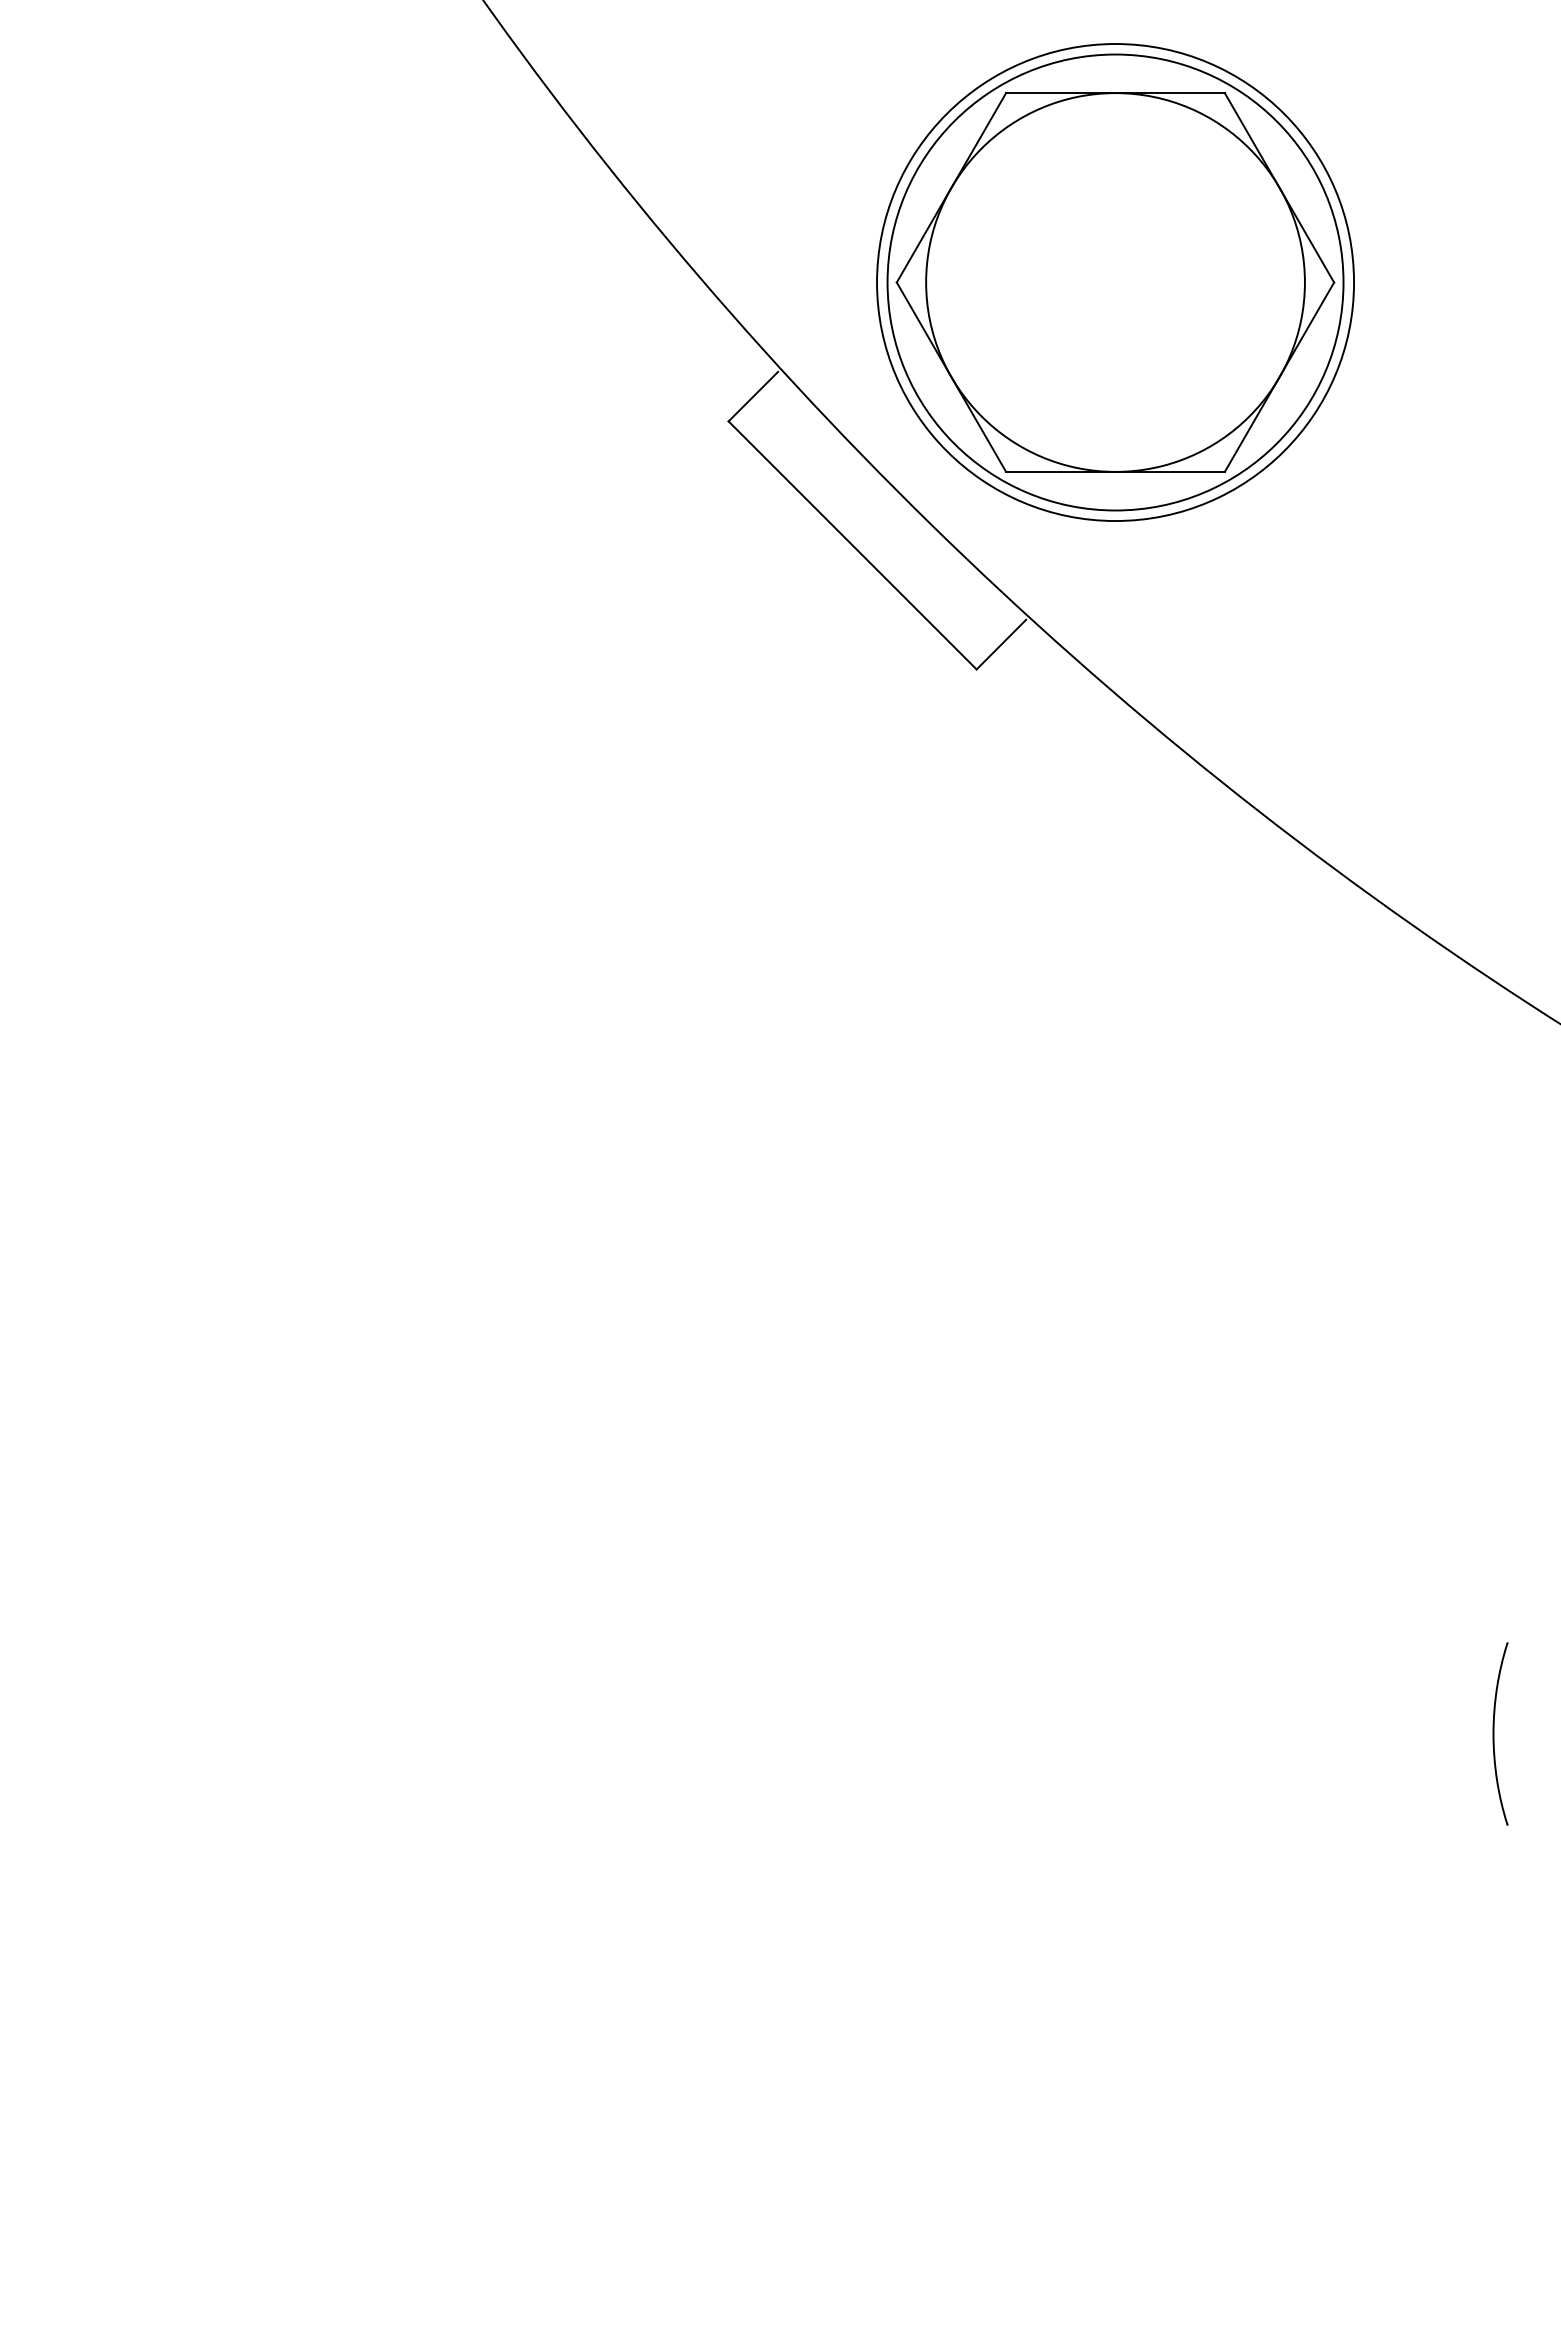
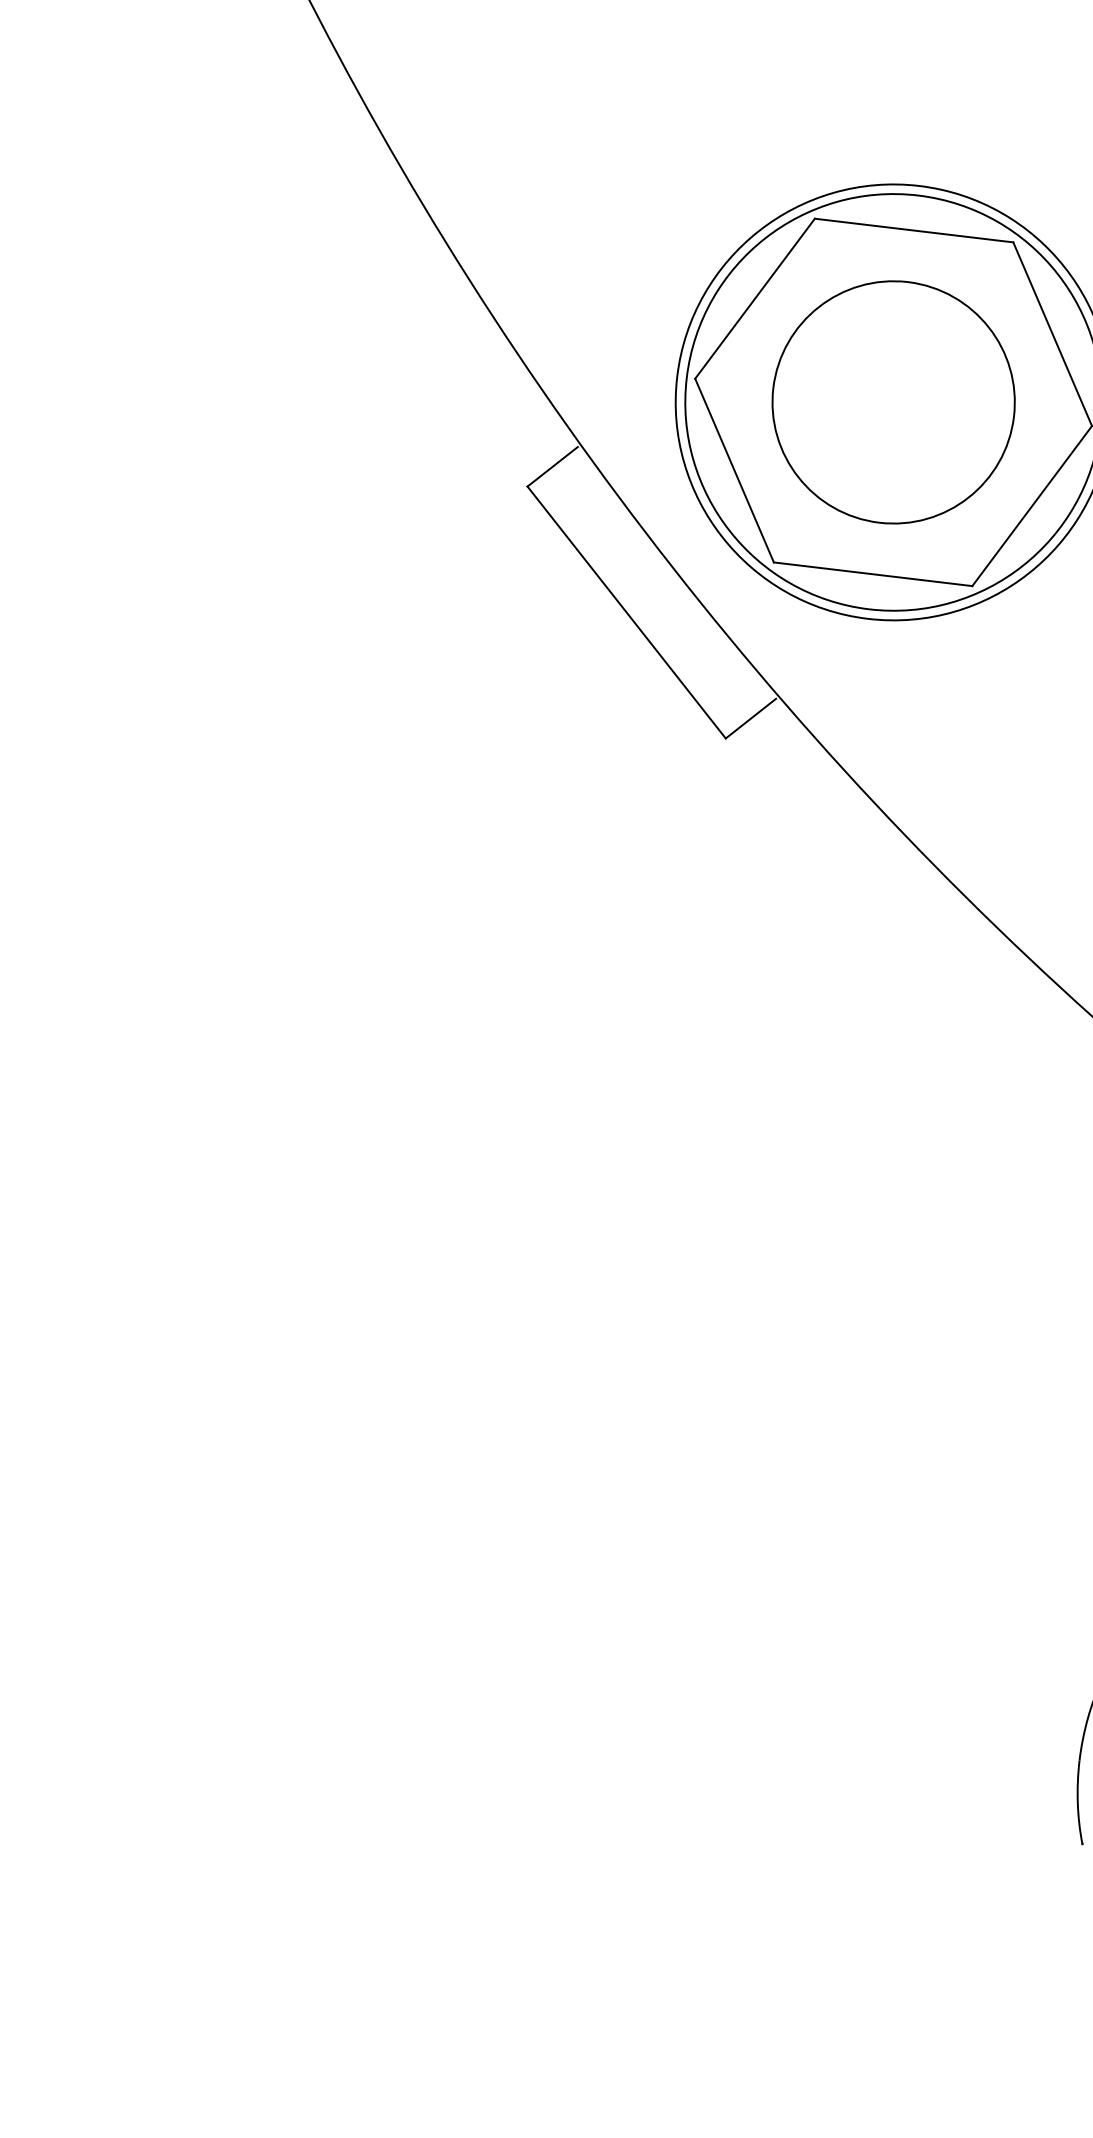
circle: (1115, 282) -> (893, 402), size x0.7

